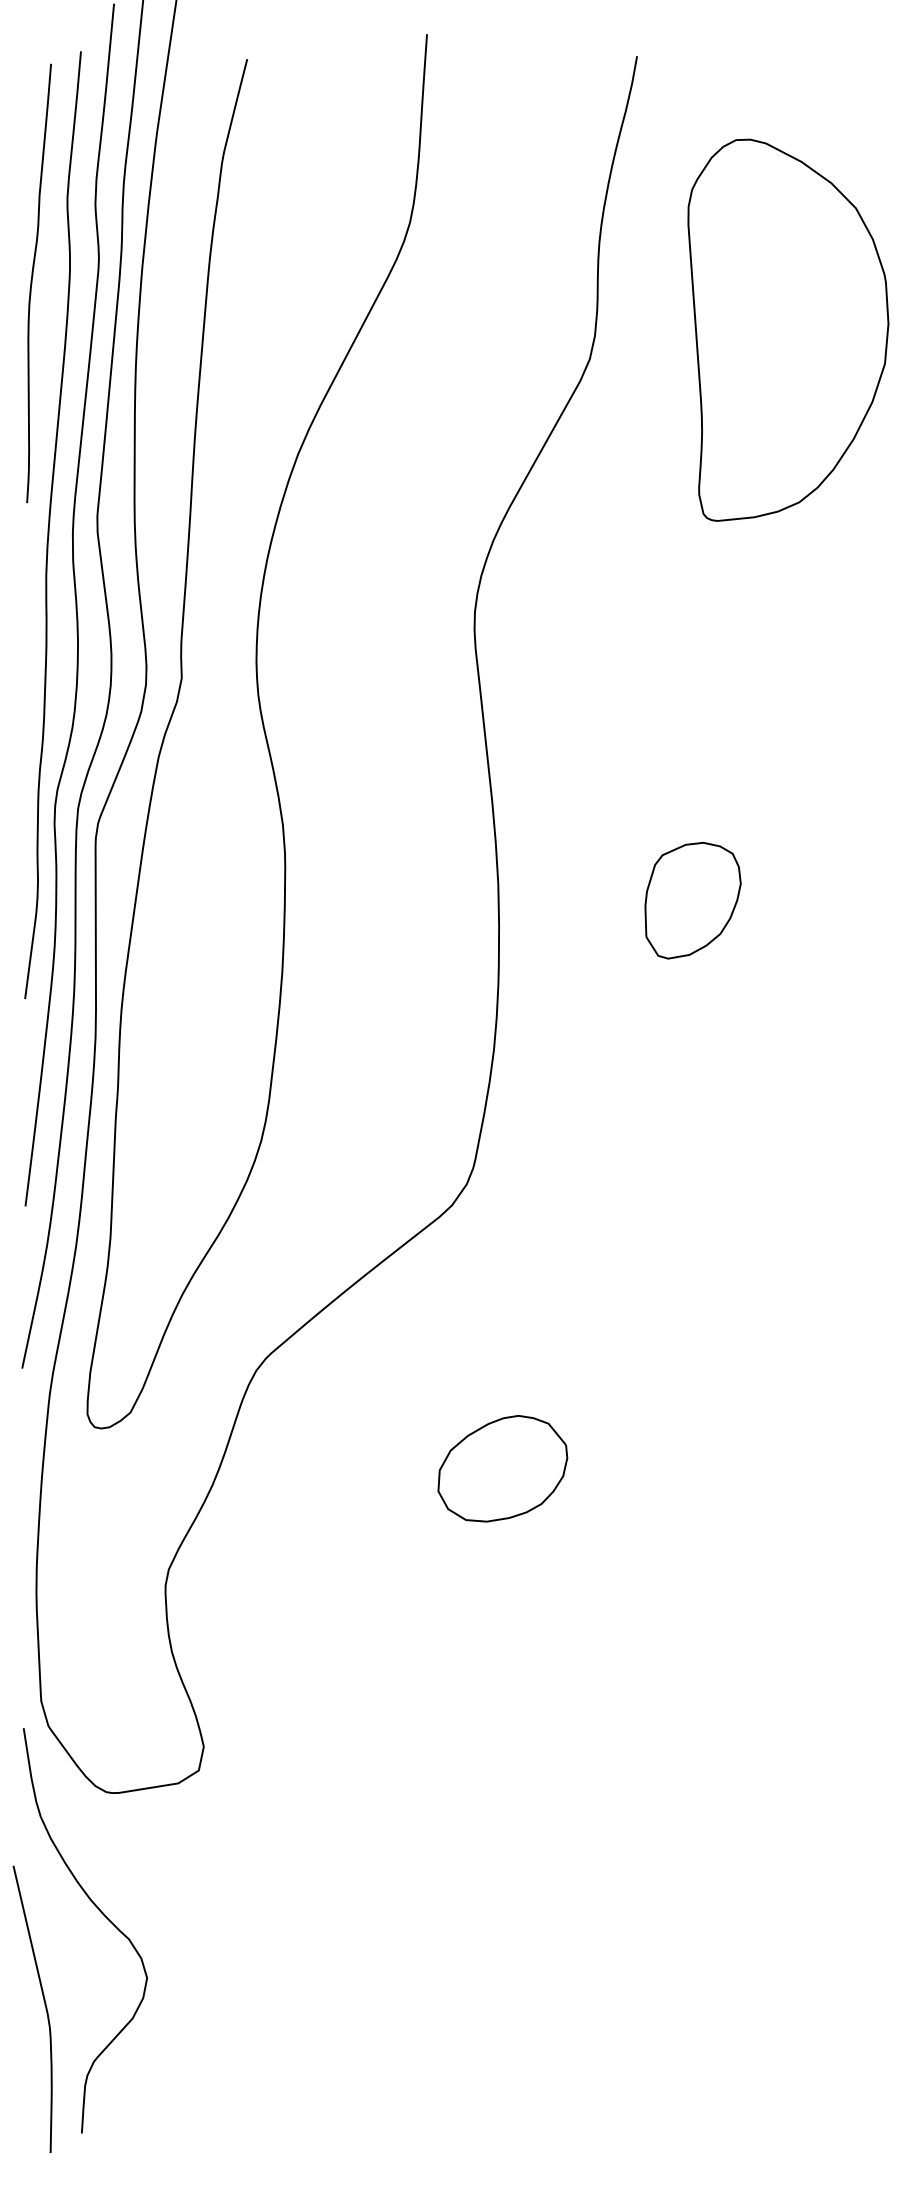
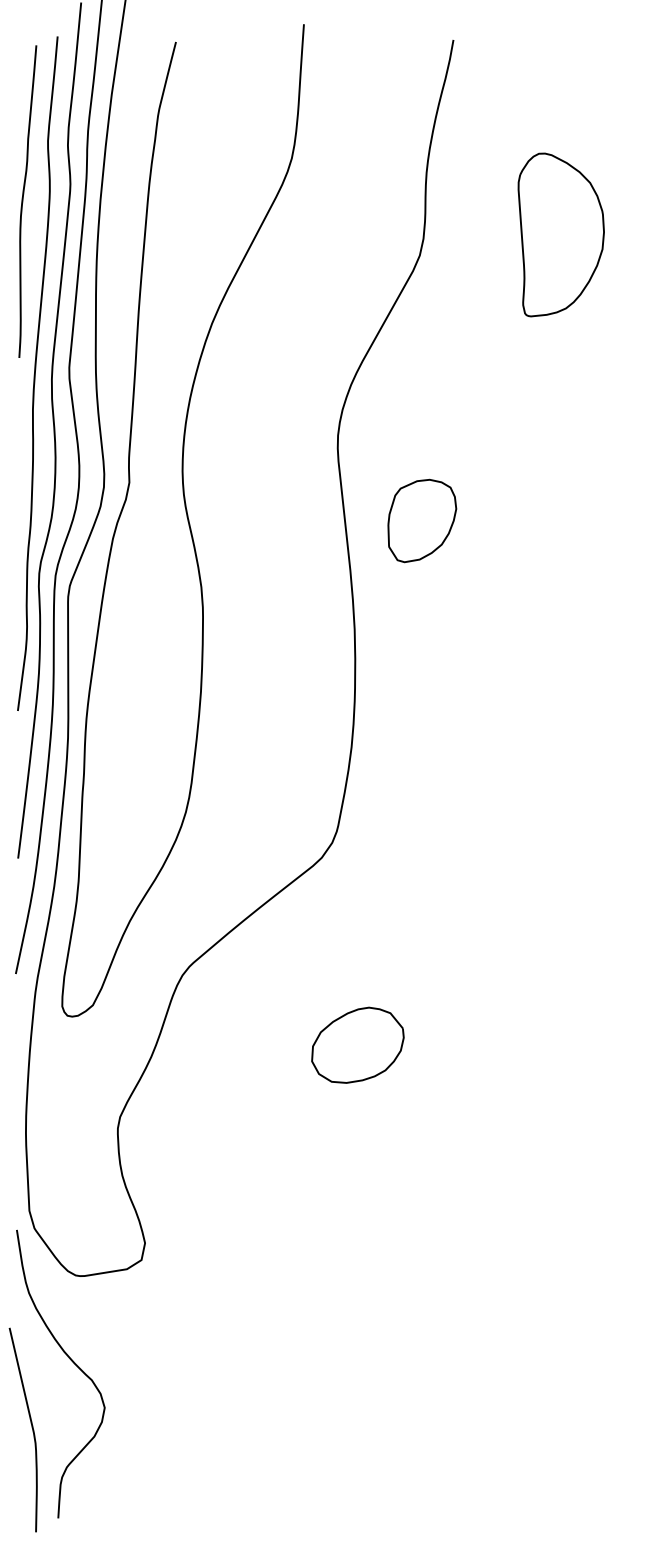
part: (788, 329) -> (561, 234), size x0.6
part: (693, 900) -> (422, 520), moved

